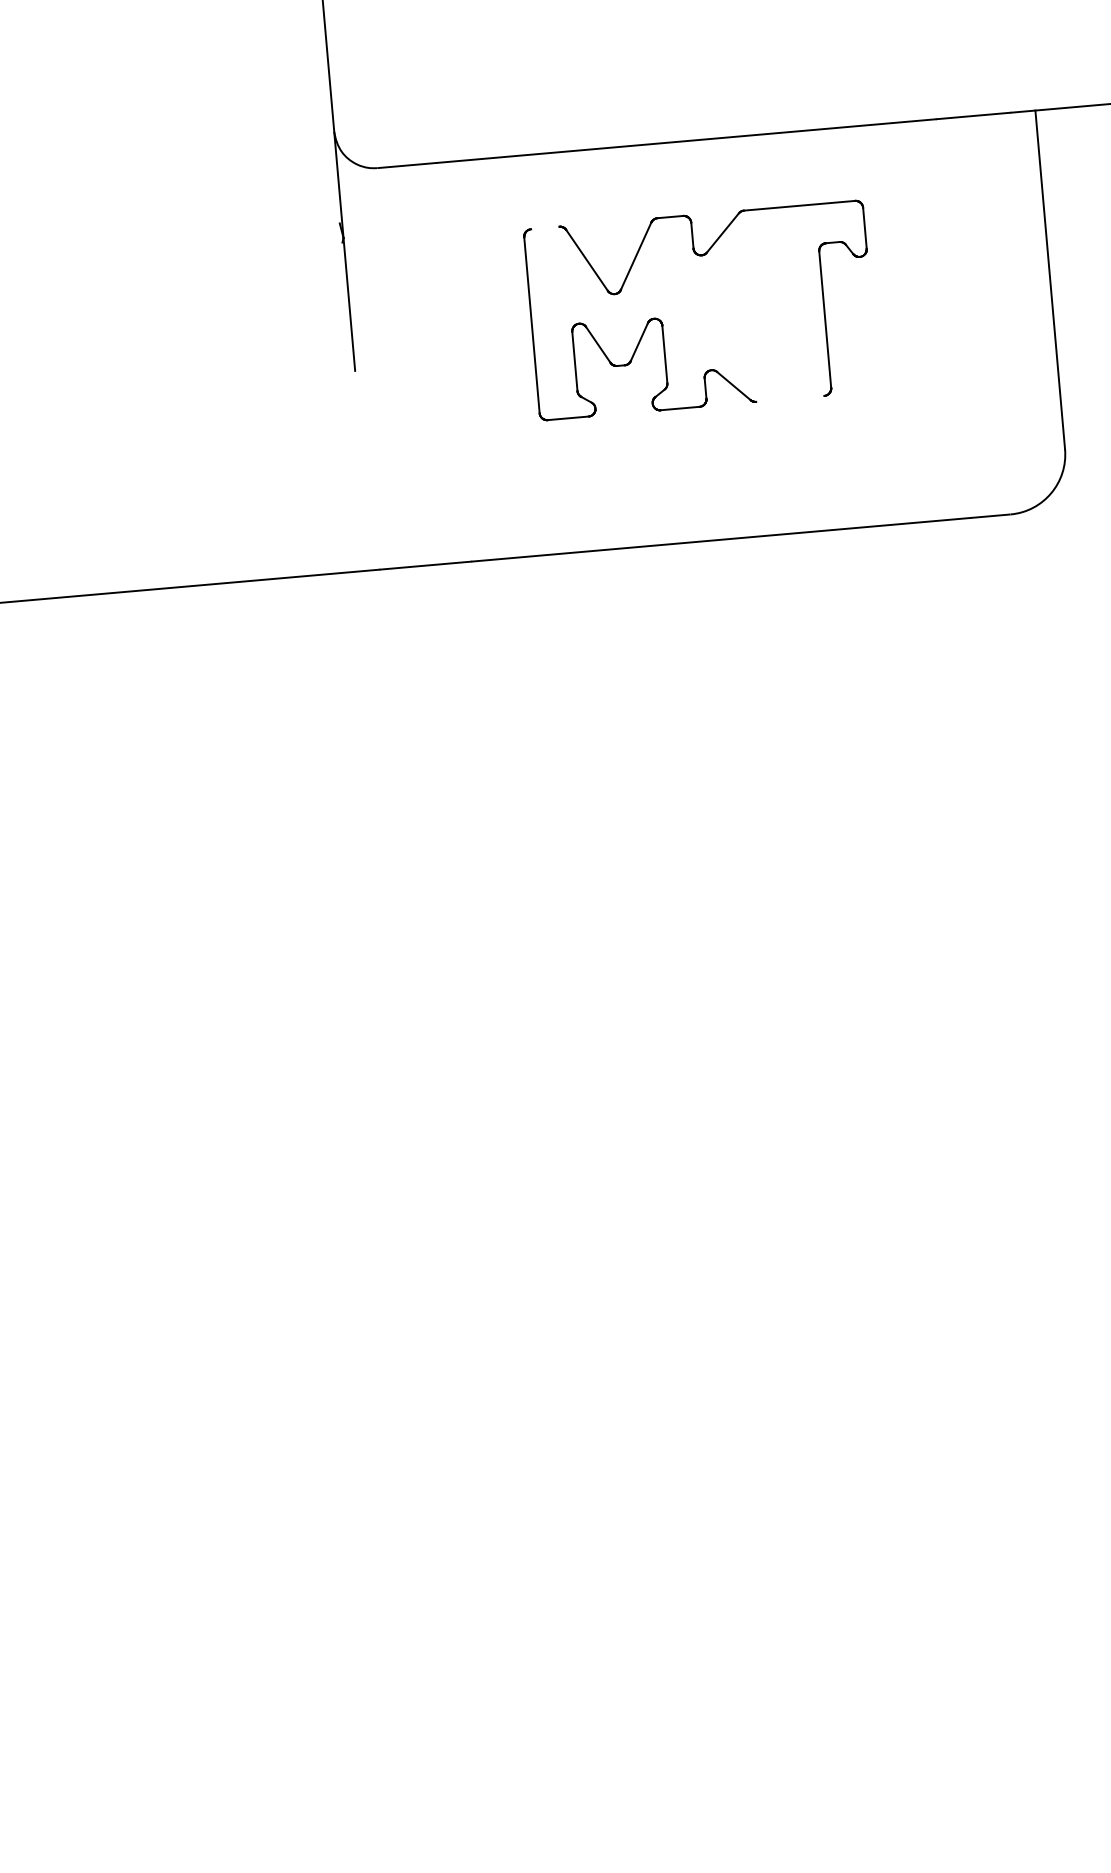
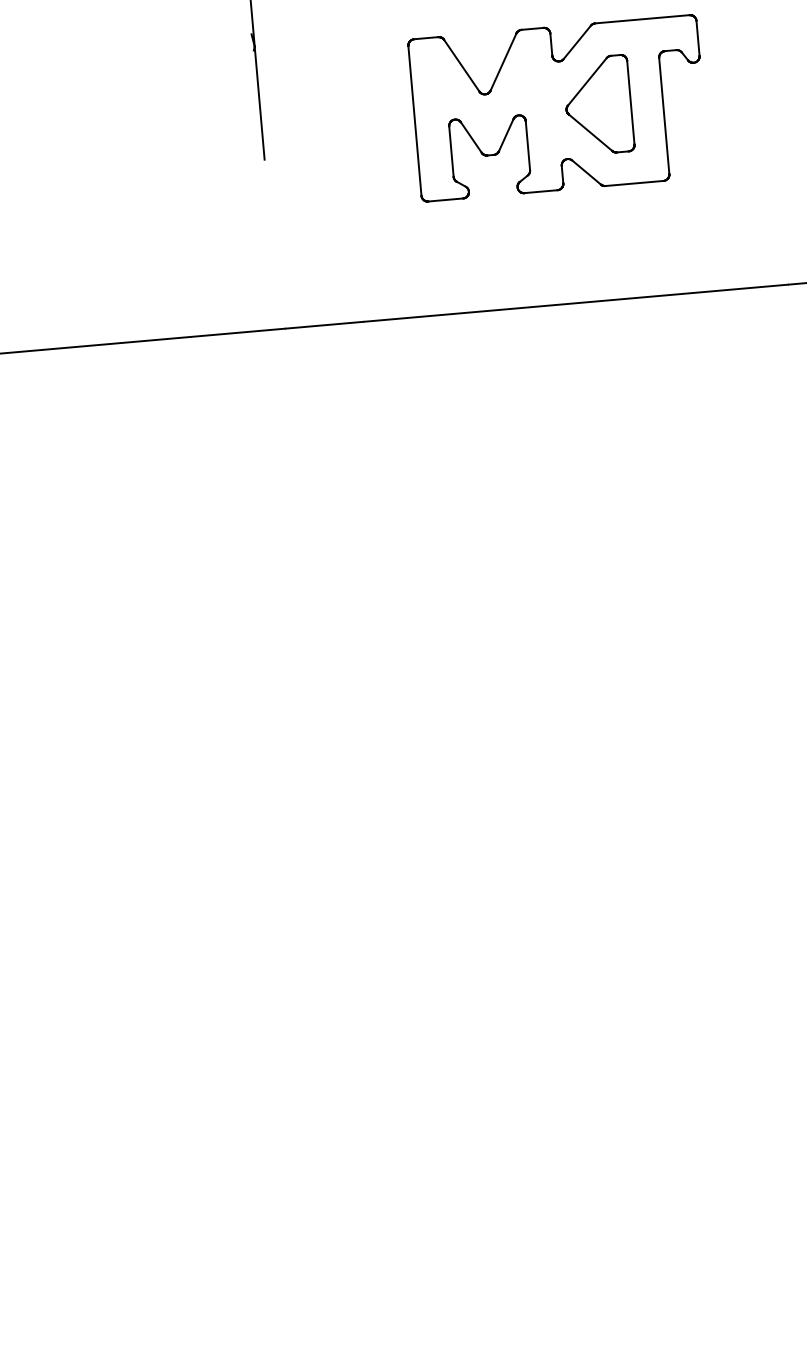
line: (545, 227) -> (426, 37), added
part: (750, 304) -> (600, 103), added
line: (790, 398) -> (634, 183), added

